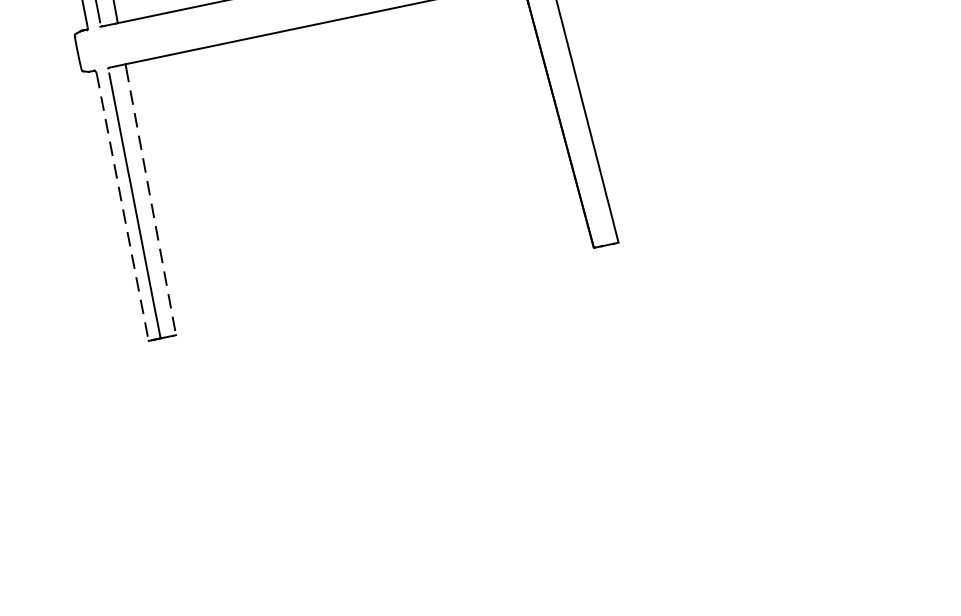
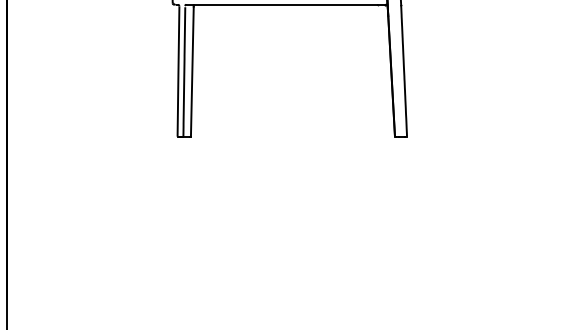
line: (151, 203) -> (192, 72), dashed -> solid
line: (122, 207) -> (178, 71), dashed -> solid

